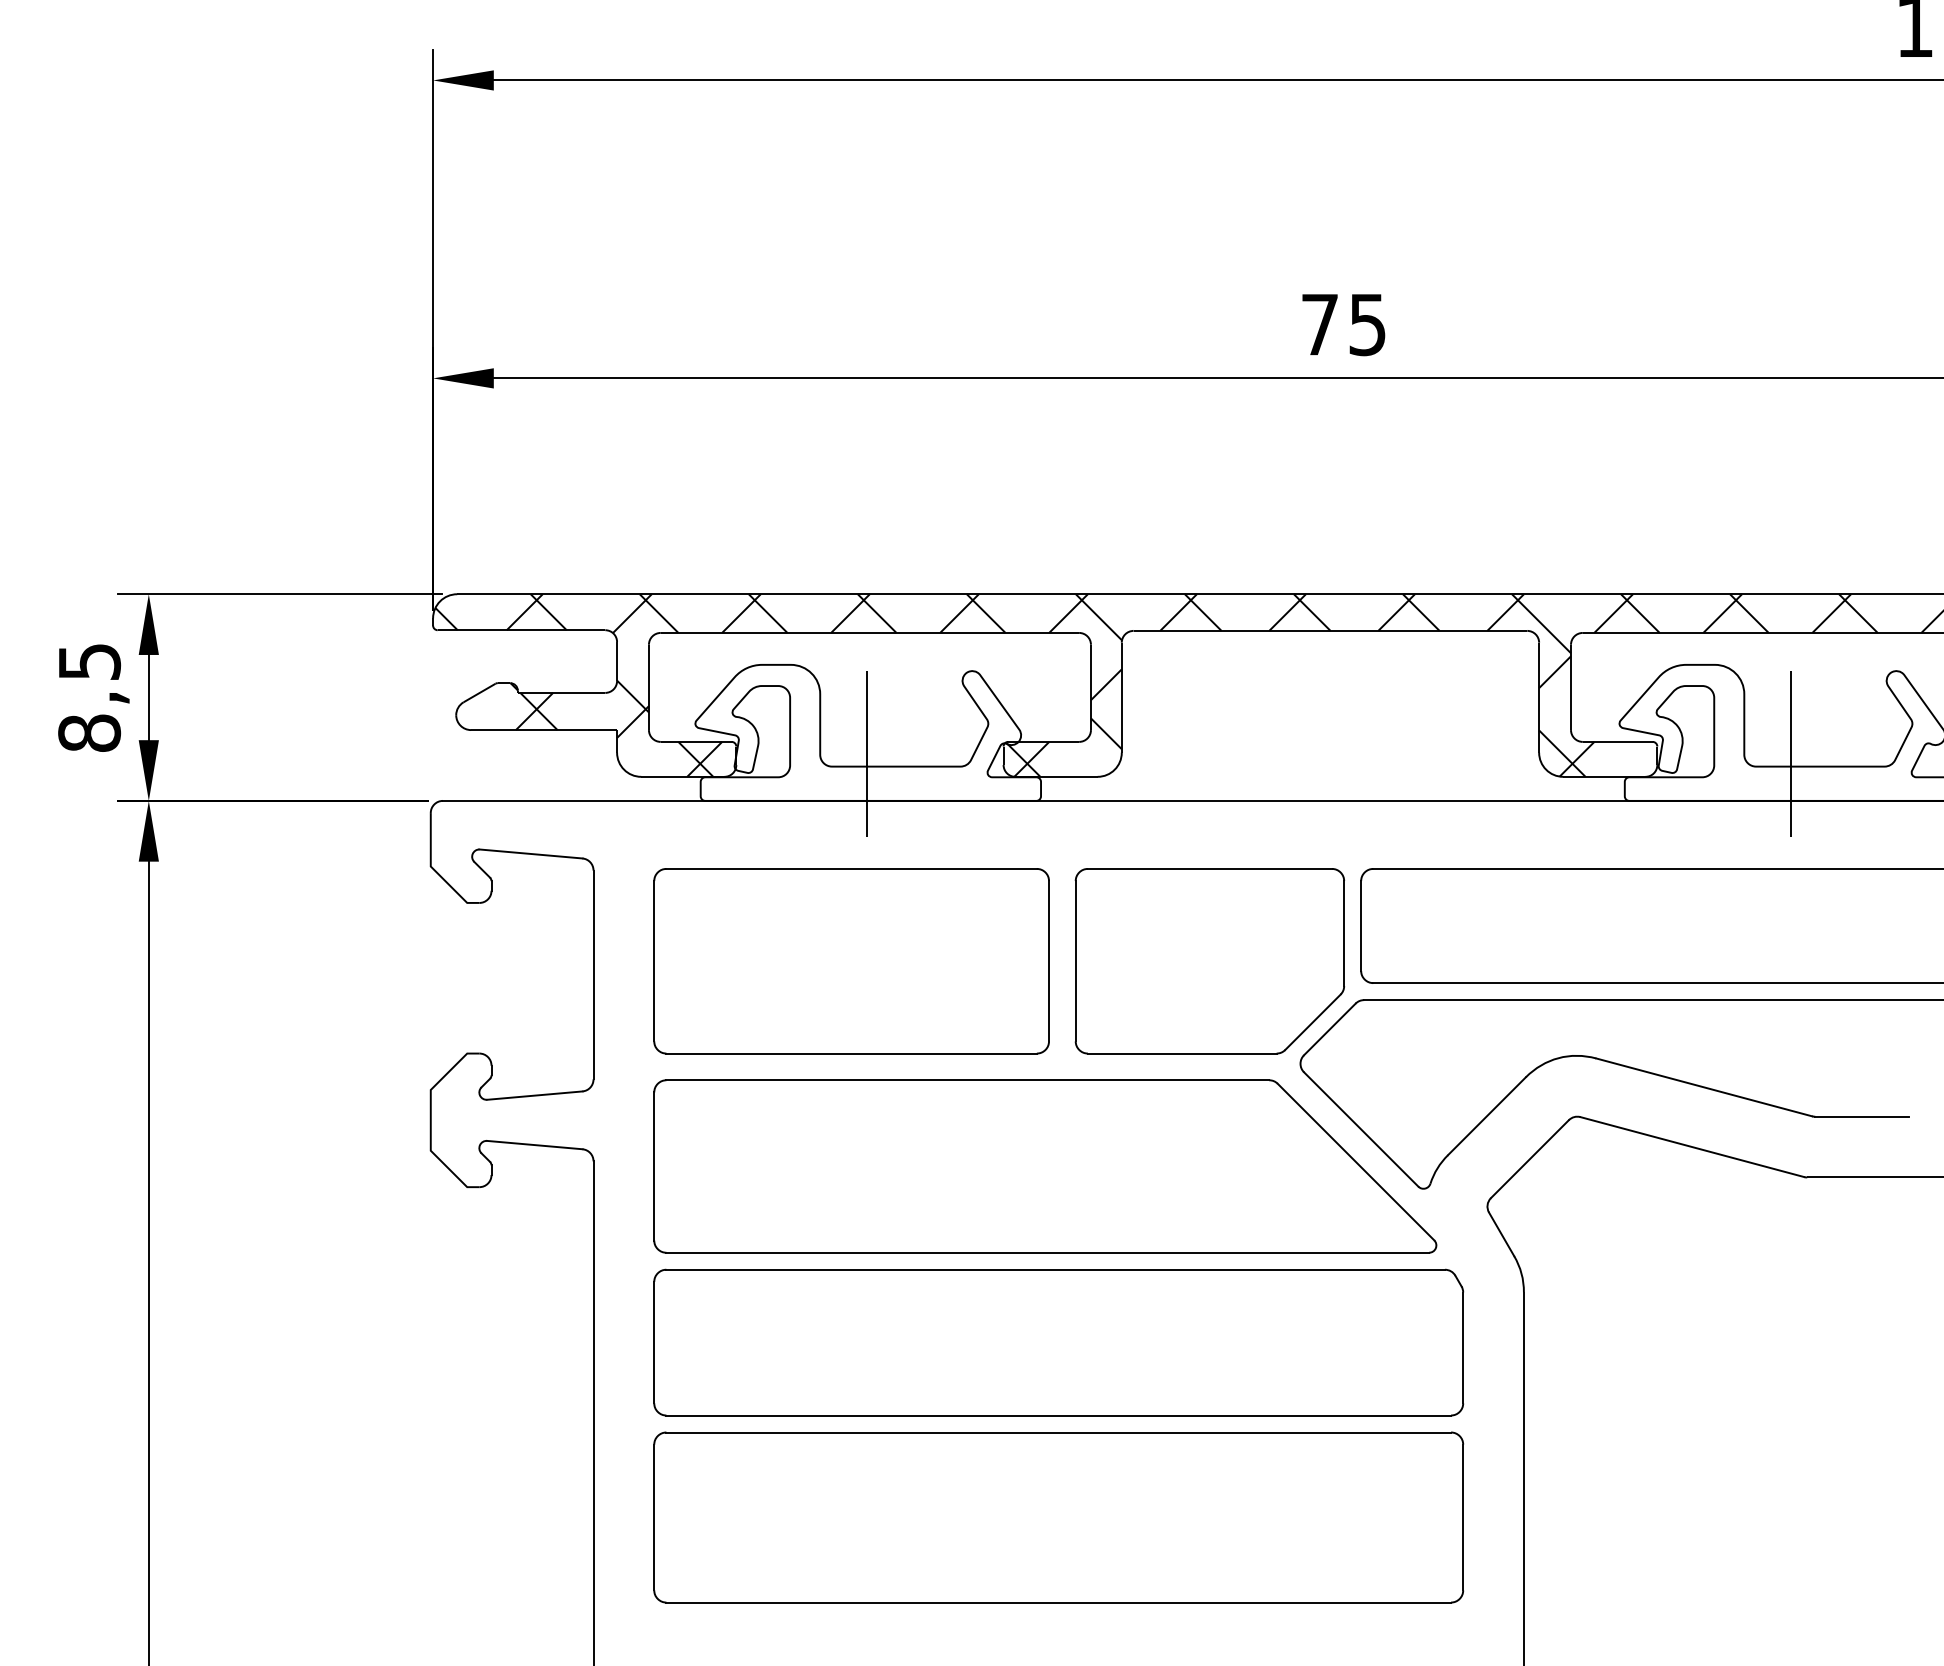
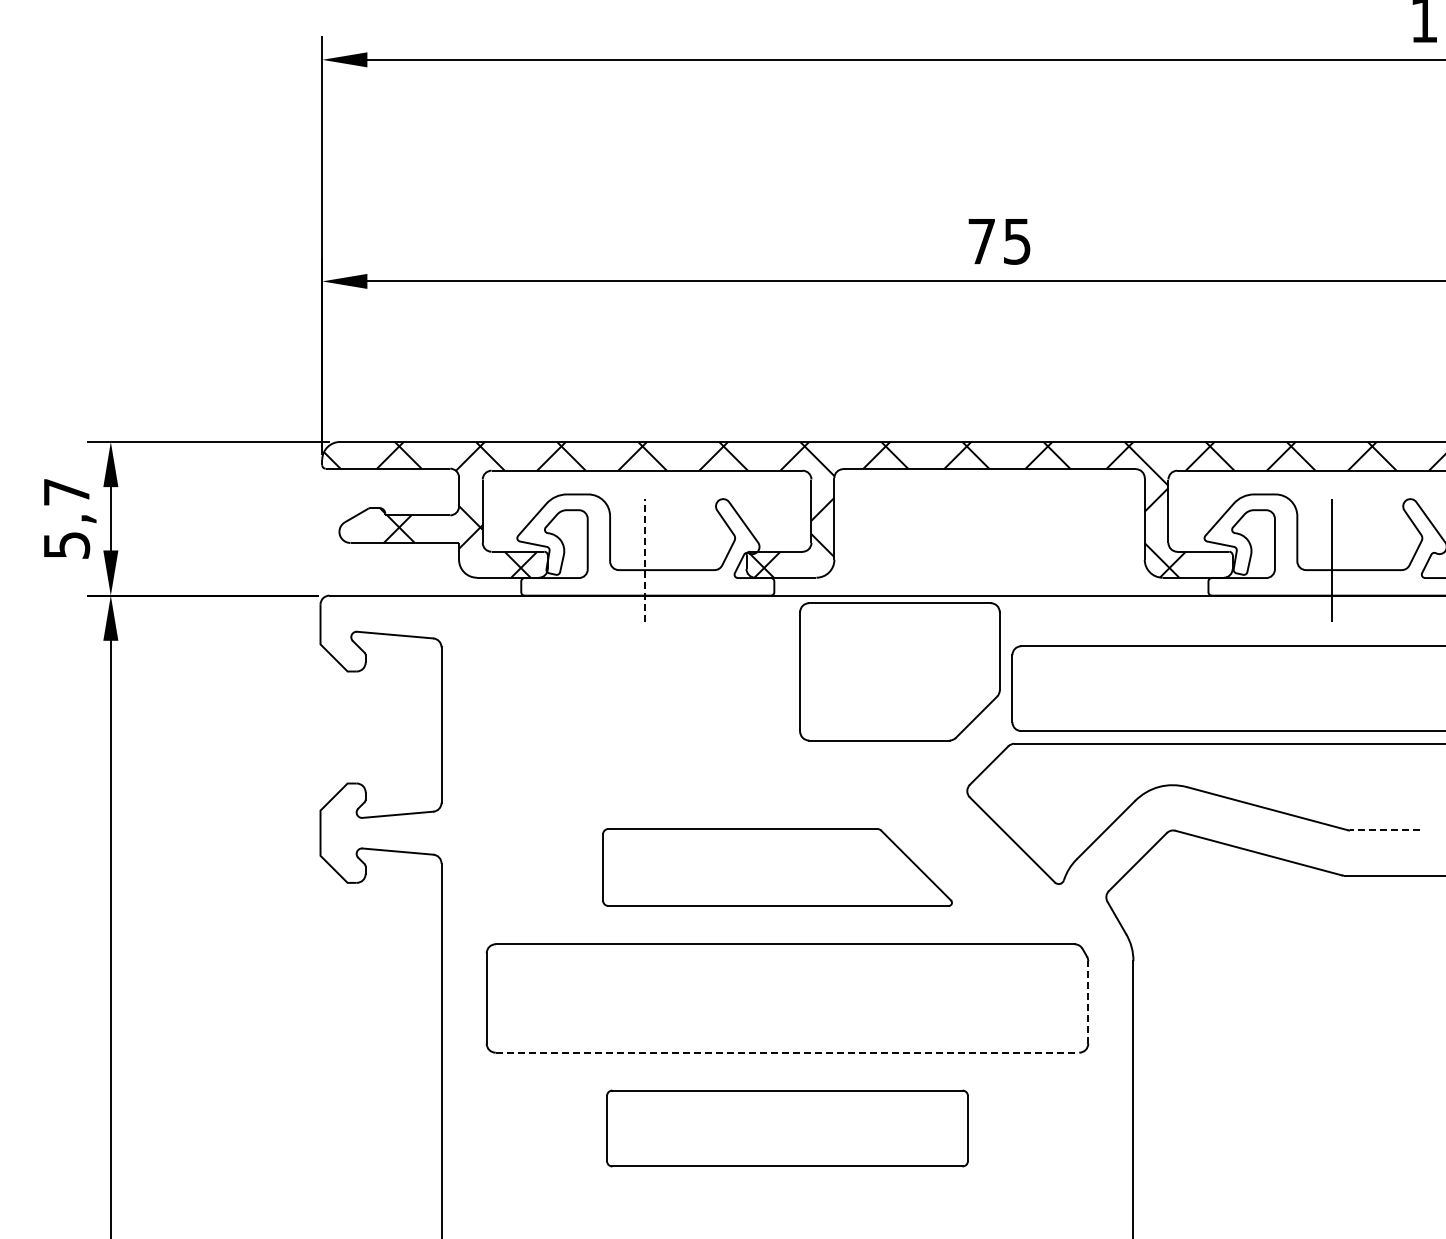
text: (89, 698) -> (66, 519), 8,5 -> 5,7
line: (866, 753) -> (644, 560), solid -> dashed
part: (851, 960) -> (633, 714), removed
part: (1209, 960) -> (899, 671), moved
line: (1861, 1116) -> (1384, 830), solid -> dashed
part: (1045, 1166) -> (777, 867), size x0.6
line: (1463, 1346) -> (1088, 1001), solid -> dashed
line: (1058, 1415) -> (787, 1052), solid -> dashed
part: (1058, 1517) -> (787, 1128), size x0.6

